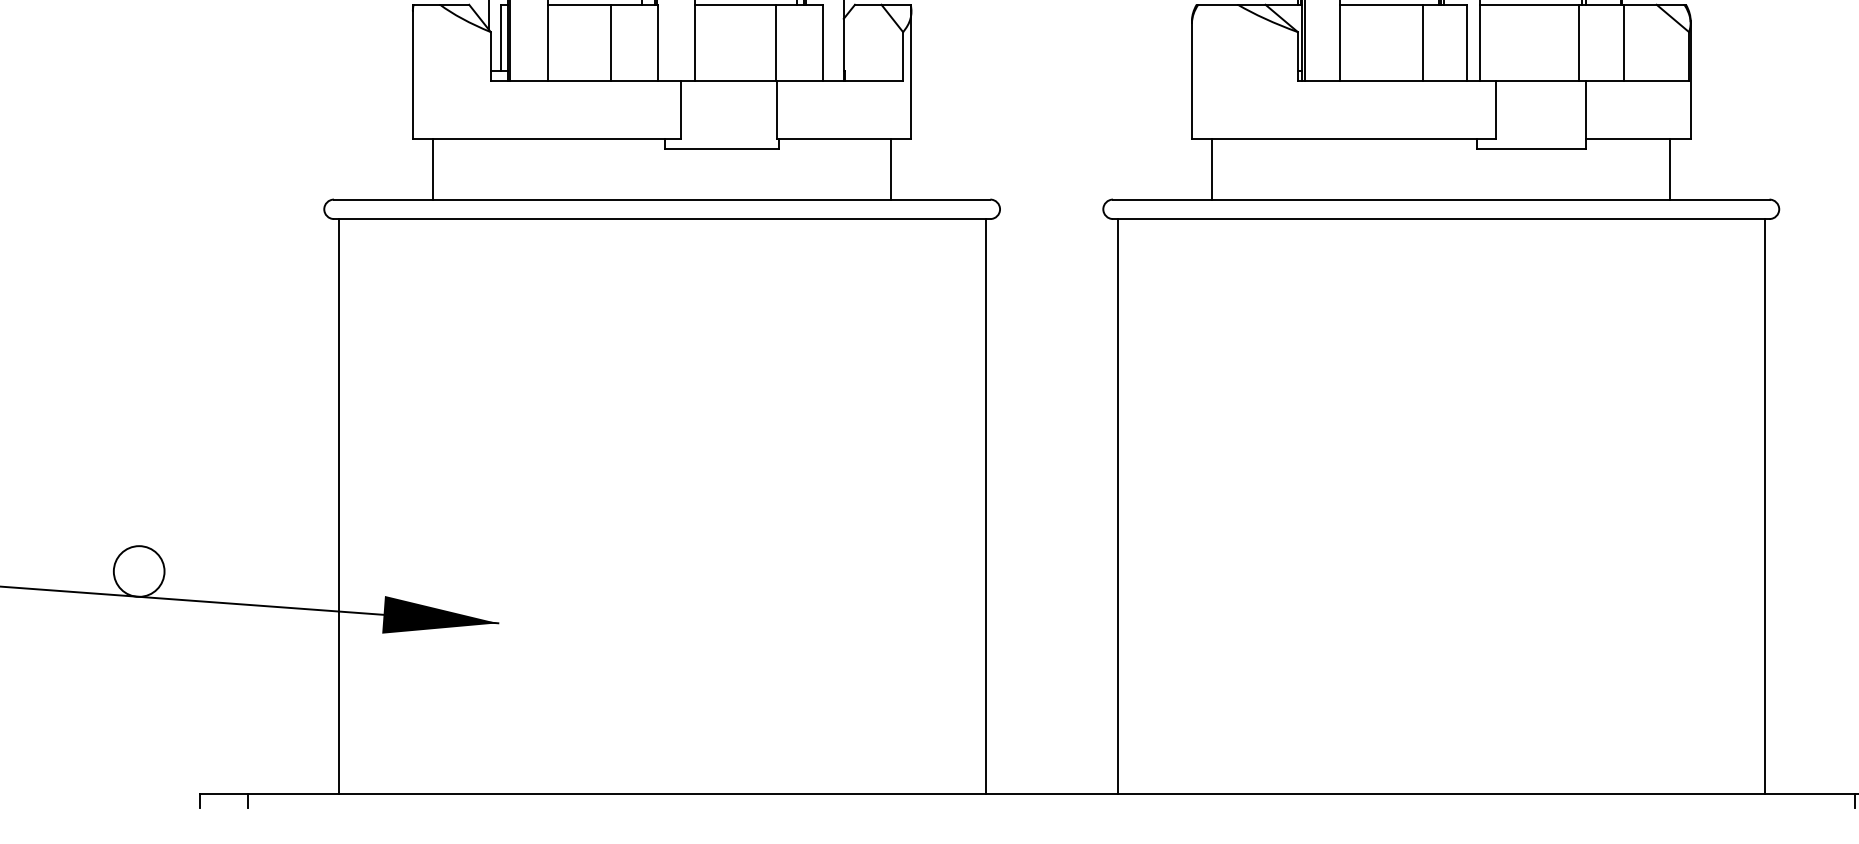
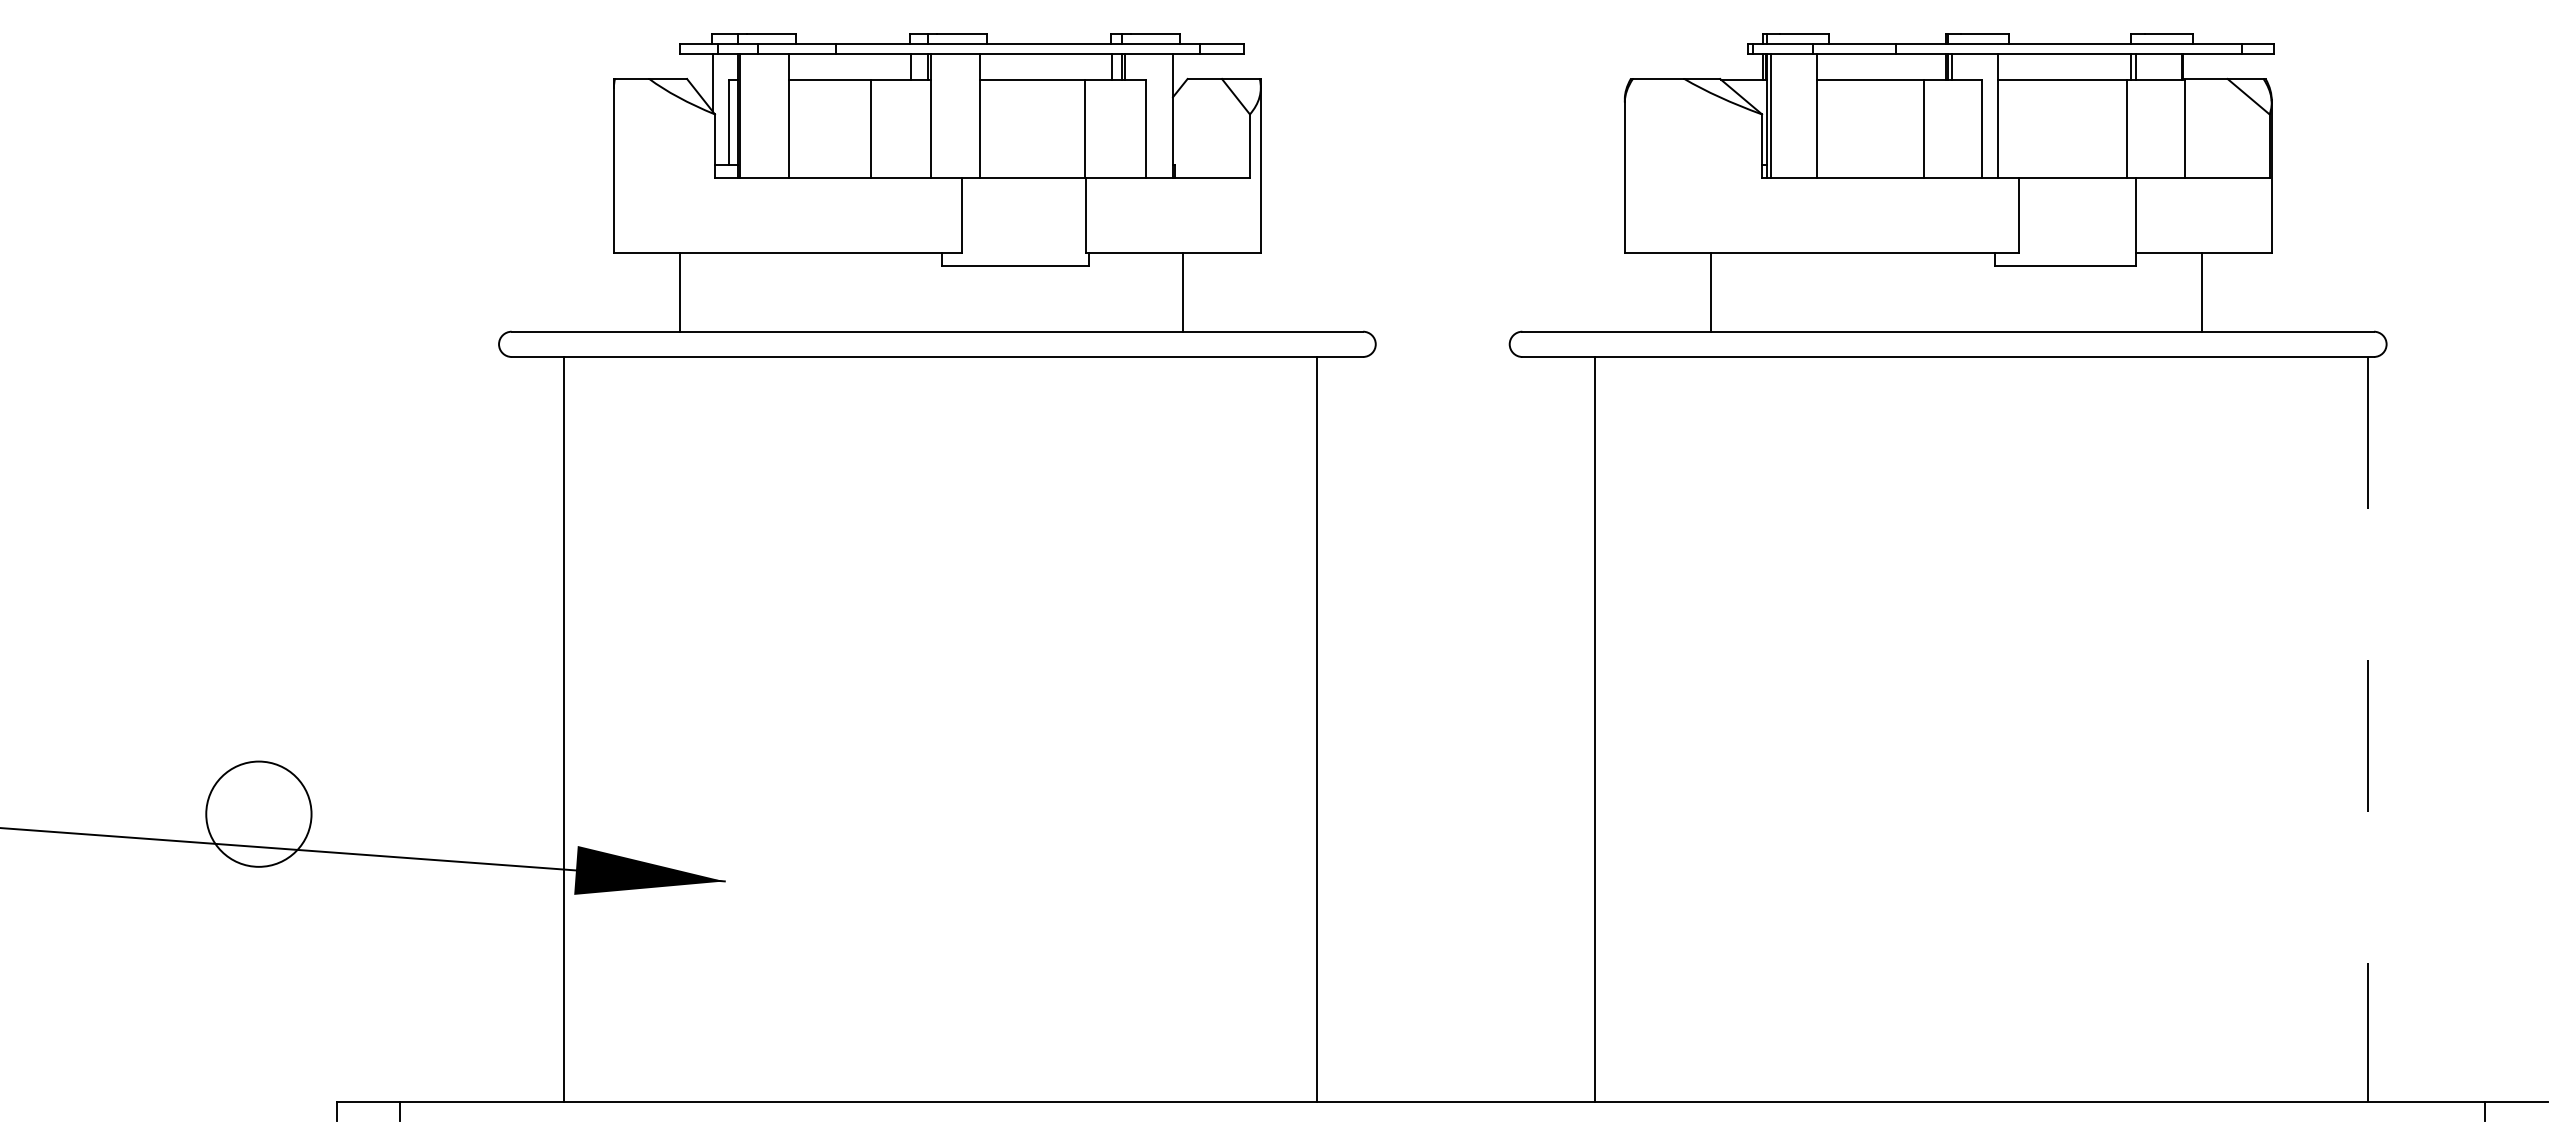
line: (433, 169) -> (679, 292), moved
line: (891, 169) -> (1183, 292), moved
line: (1212, 169) -> (1711, 292), moved
line: (1670, 169) -> (2202, 292), moved
line: (338, 506) -> (563, 729), moved
line: (985, 506) -> (1316, 729), moved
line: (1117, 506) -> (1594, 729), moved
line: (1764, 506) -> (2367, 729), solid -> dashed
circle: (138, 571) -> (258, 814), size x1.6

